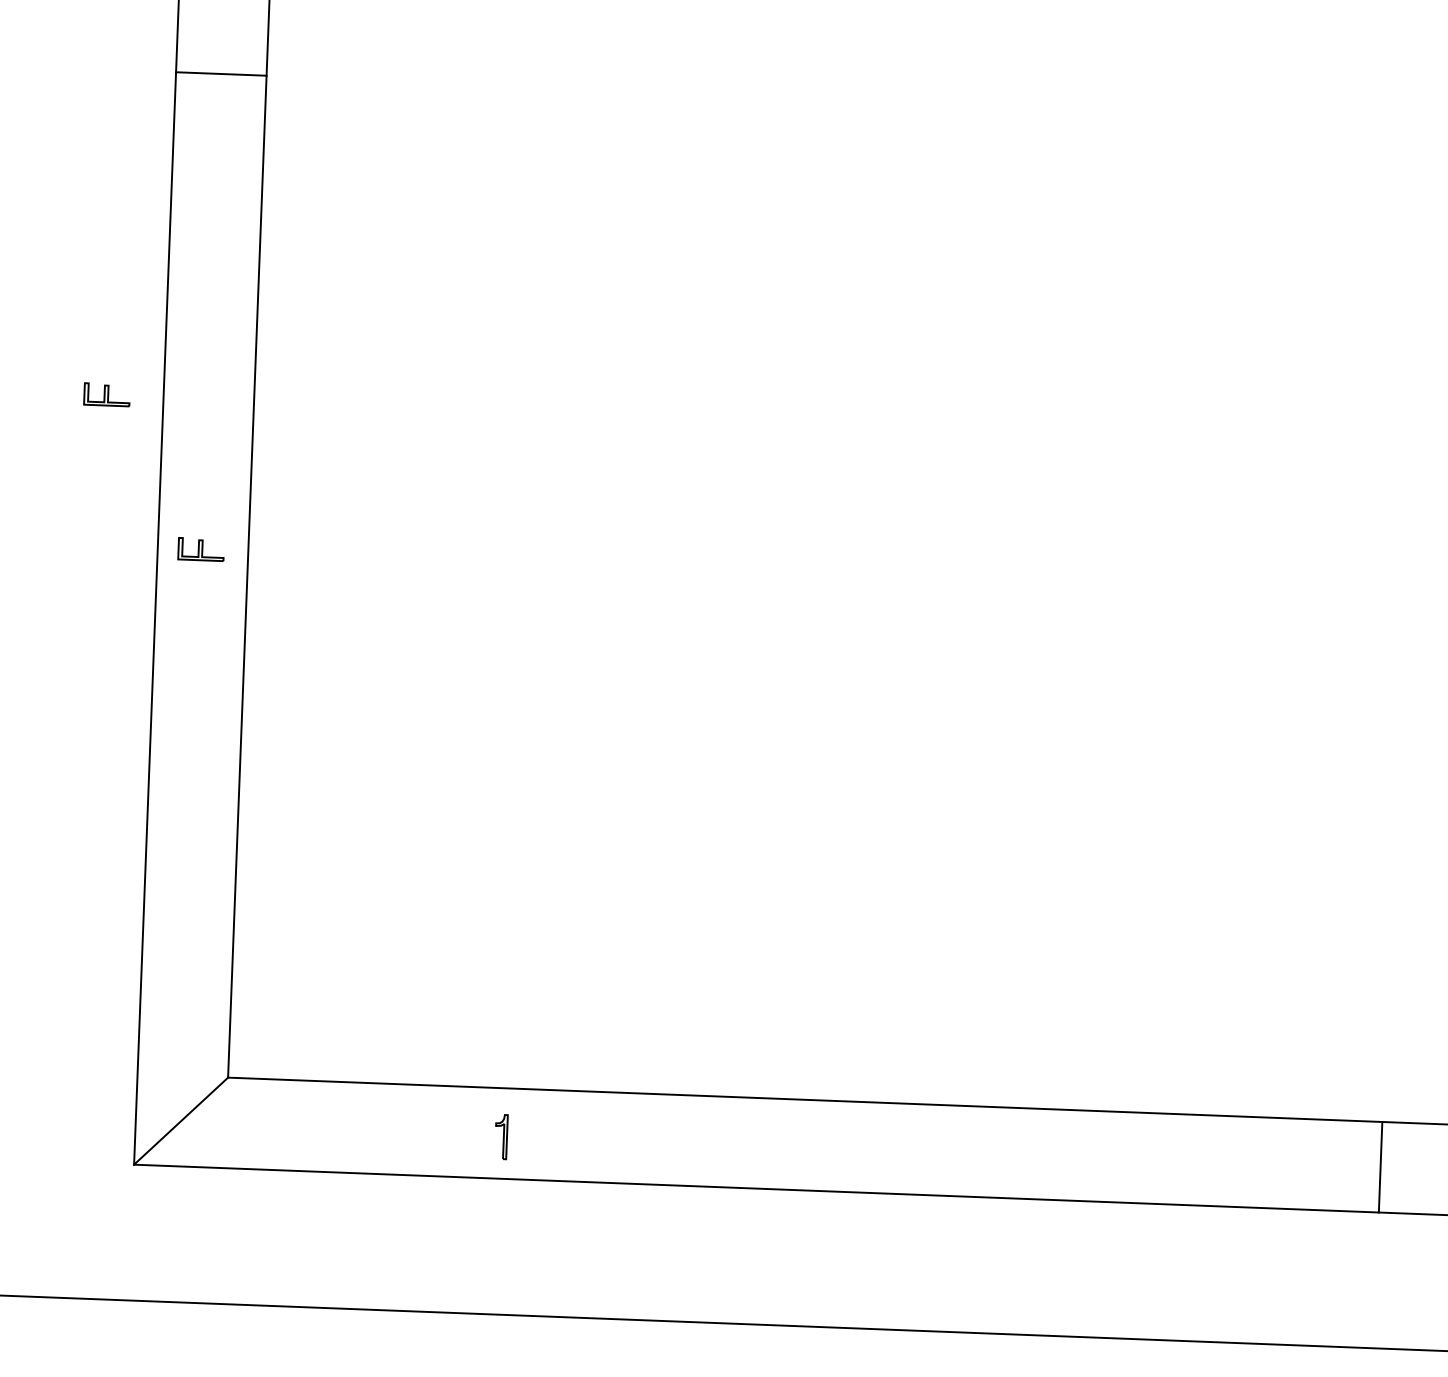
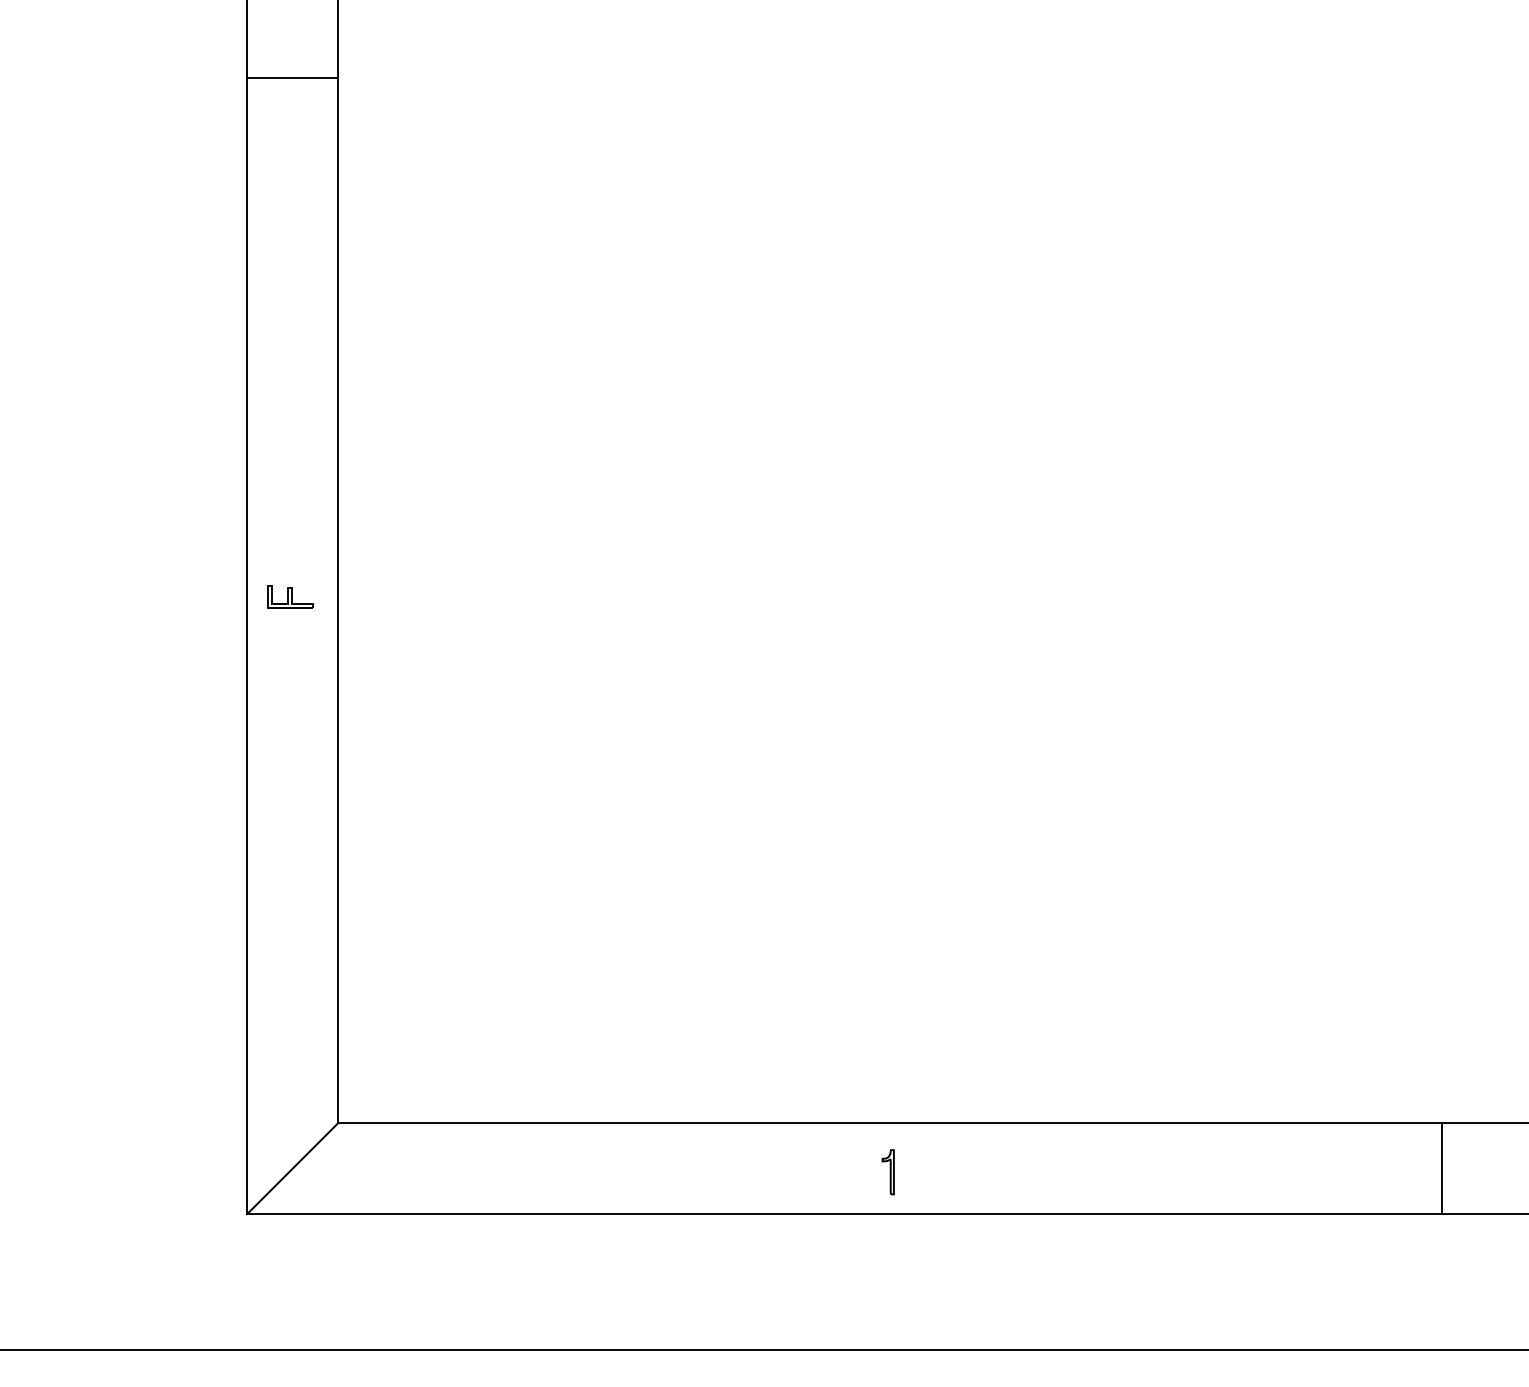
line: (221, 73) -> (292, 77), moved
part: (106, 394) -> (190, 445), removed
part: (500, 1137) -> (887, 1172), moved
line: (1380, 1166) -> (1441, 1168), moved

